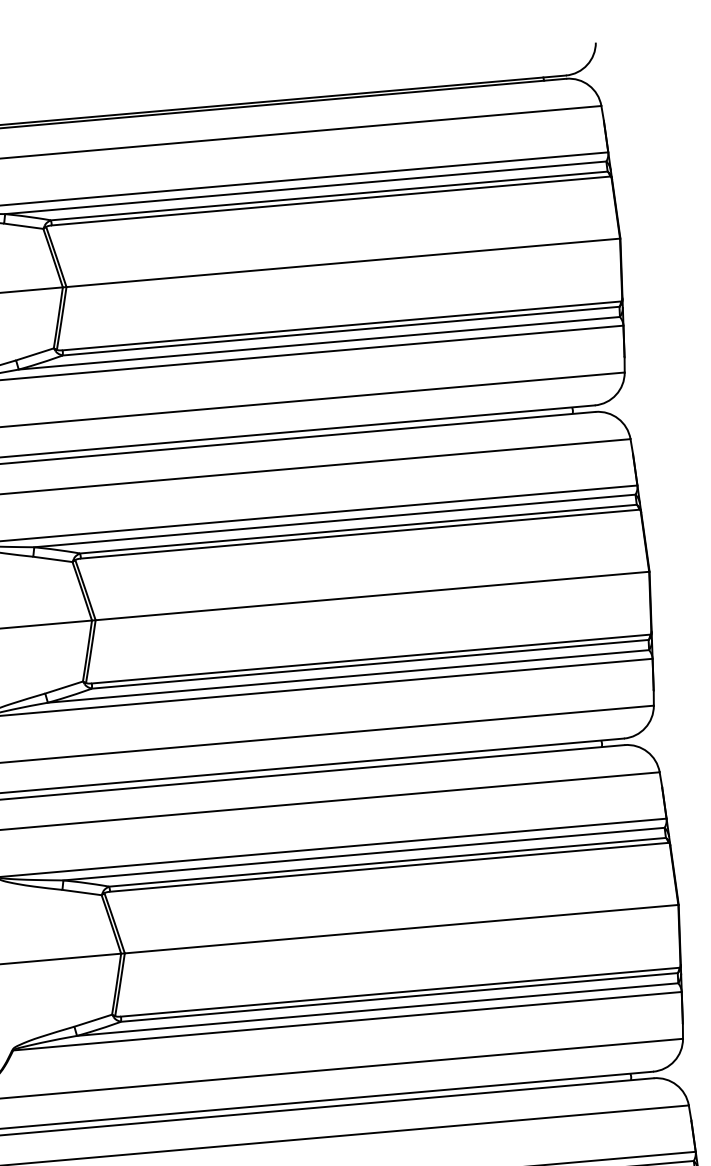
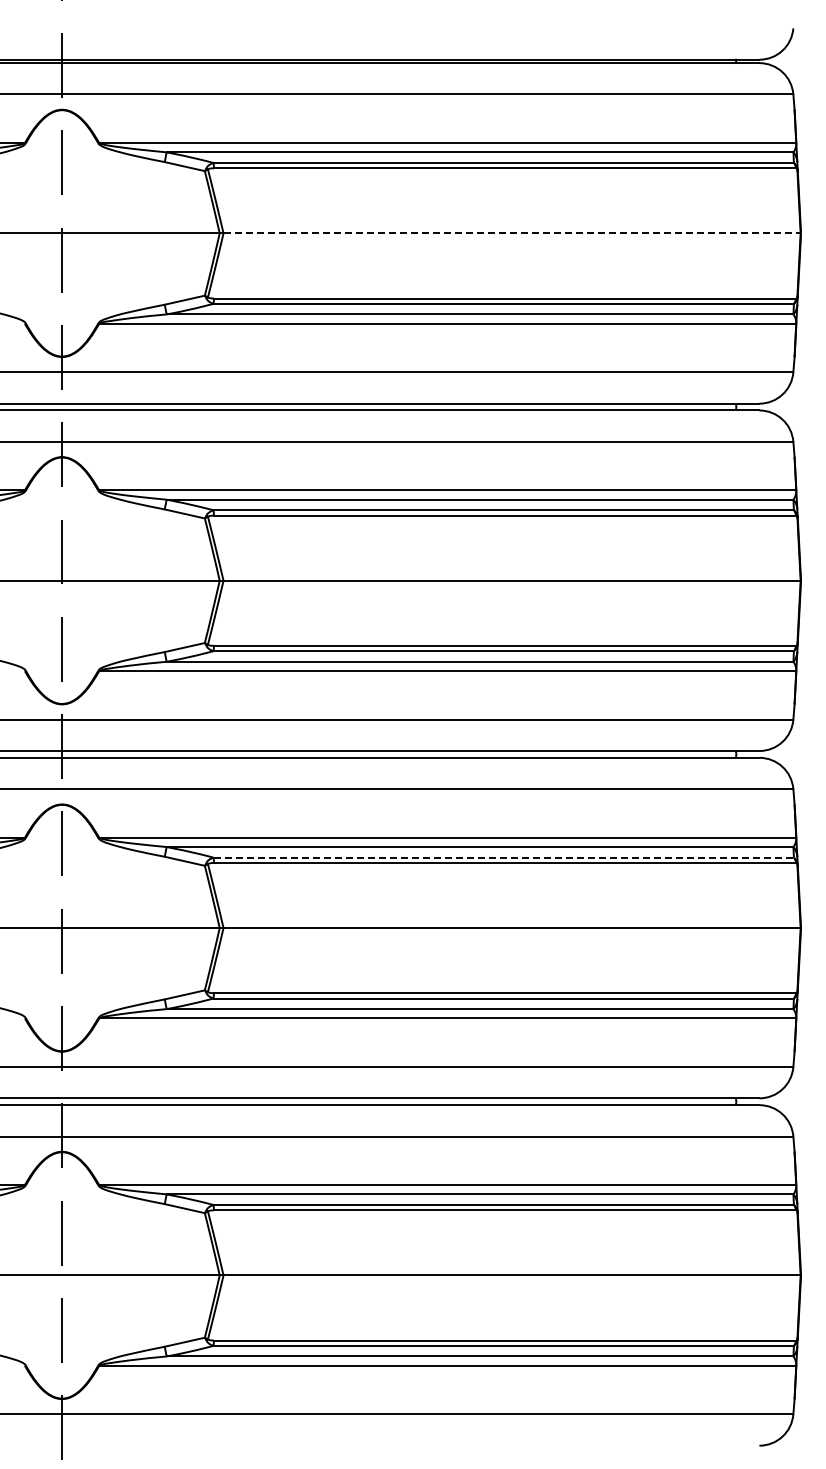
line: (343, 262) -> (512, 233), solid -> dashed
line: (388, 862) -> (504, 857), solid -> dashed

